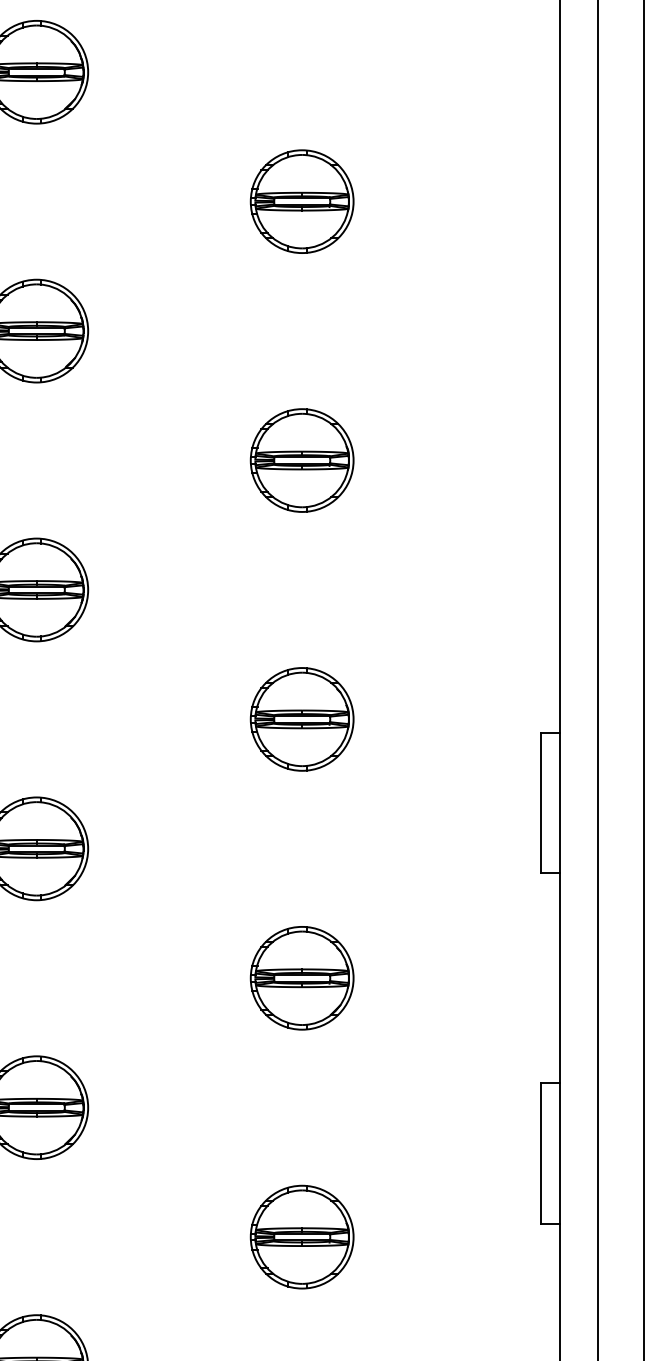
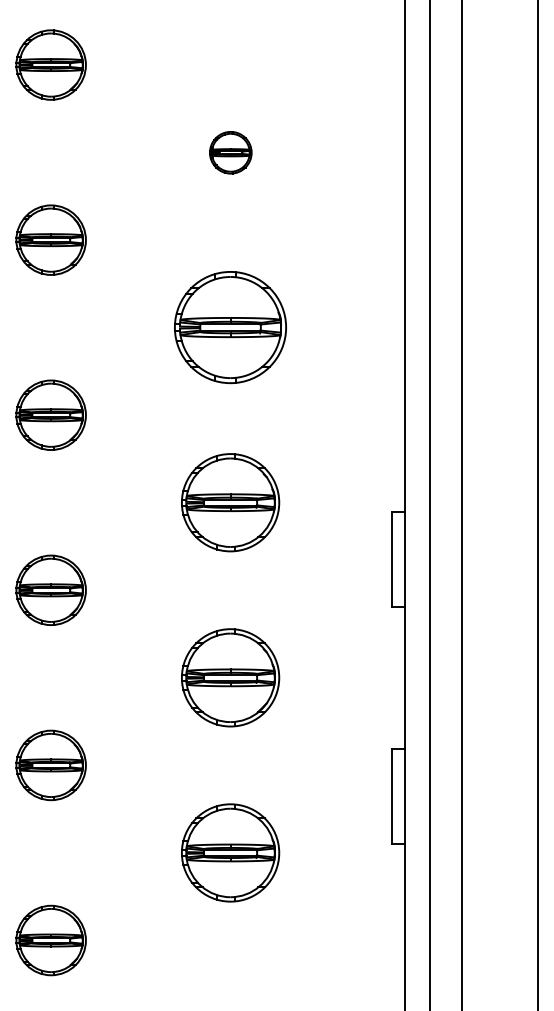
part: (301, 201) -> (230, 152), size x0.6
part: (301, 460) -> (230, 327), size x1.6
part: (301, 718) -> (230, 502), size x1.4
part: (301, 977) -> (230, 677), size x1.4
part: (301, 1236) -> (230, 852), size x1.4

